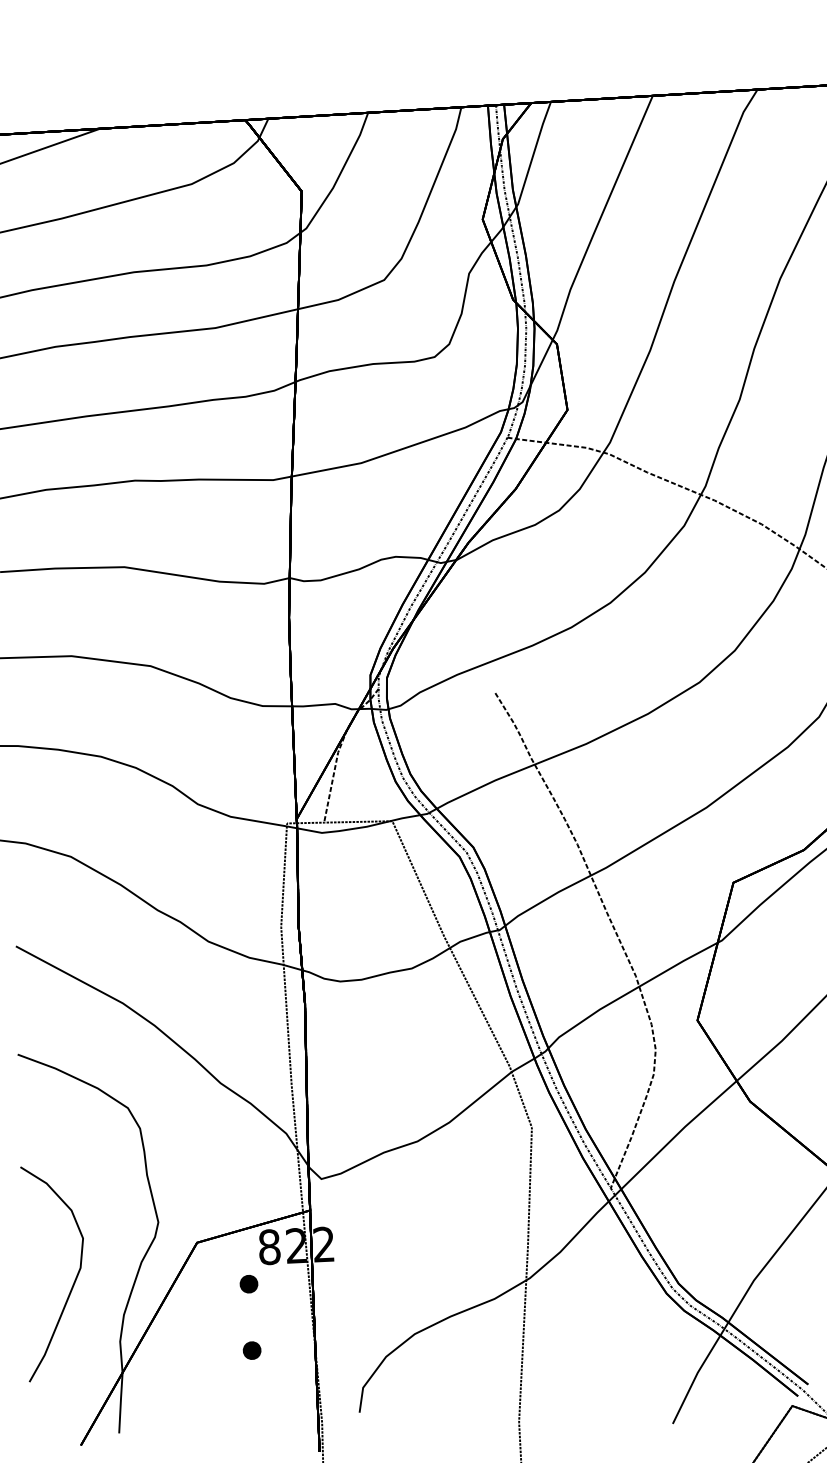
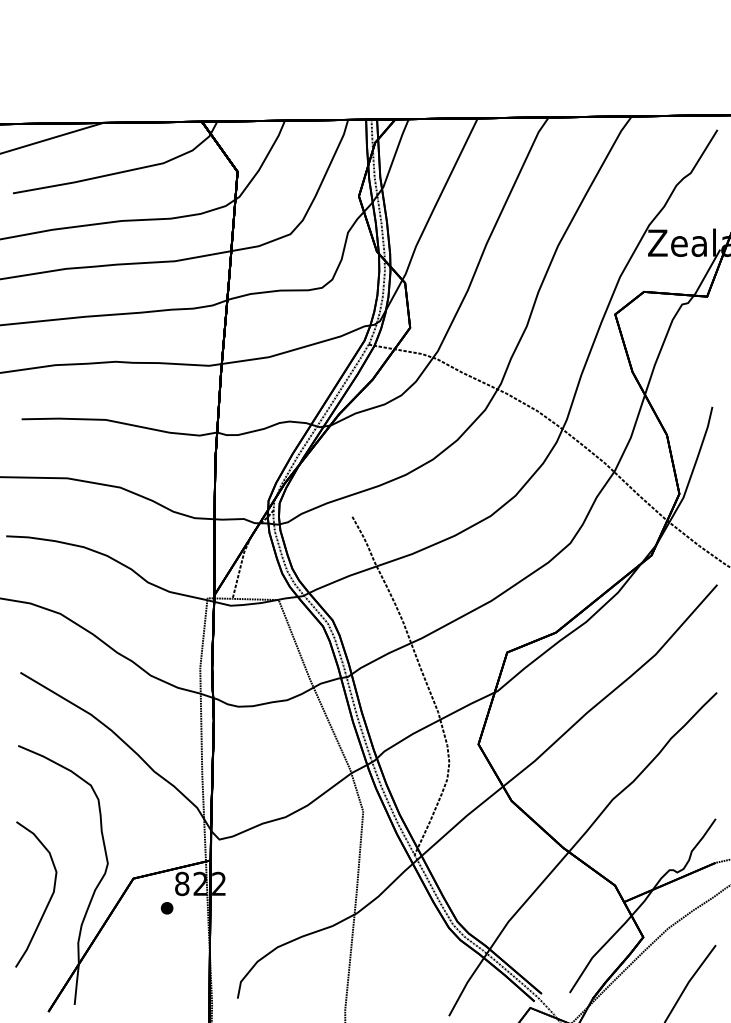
part: (251, 1350) -> (166, 953), removed

